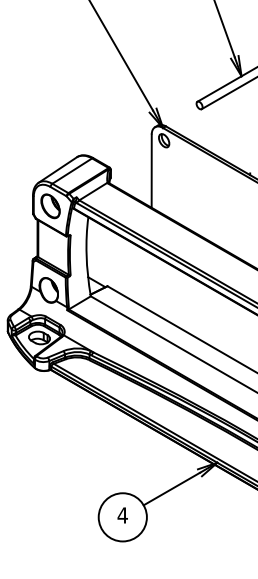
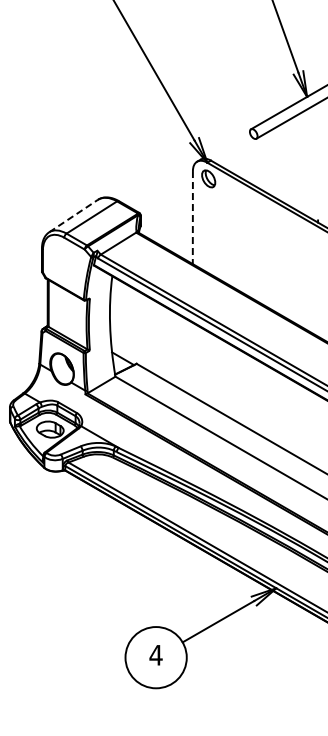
line: (57, 169) -> (73, 215), solid -> dashed
line: (151, 171) -> (192, 217), solid -> dashed
part: (49, 206) -> (63, 262), removed

